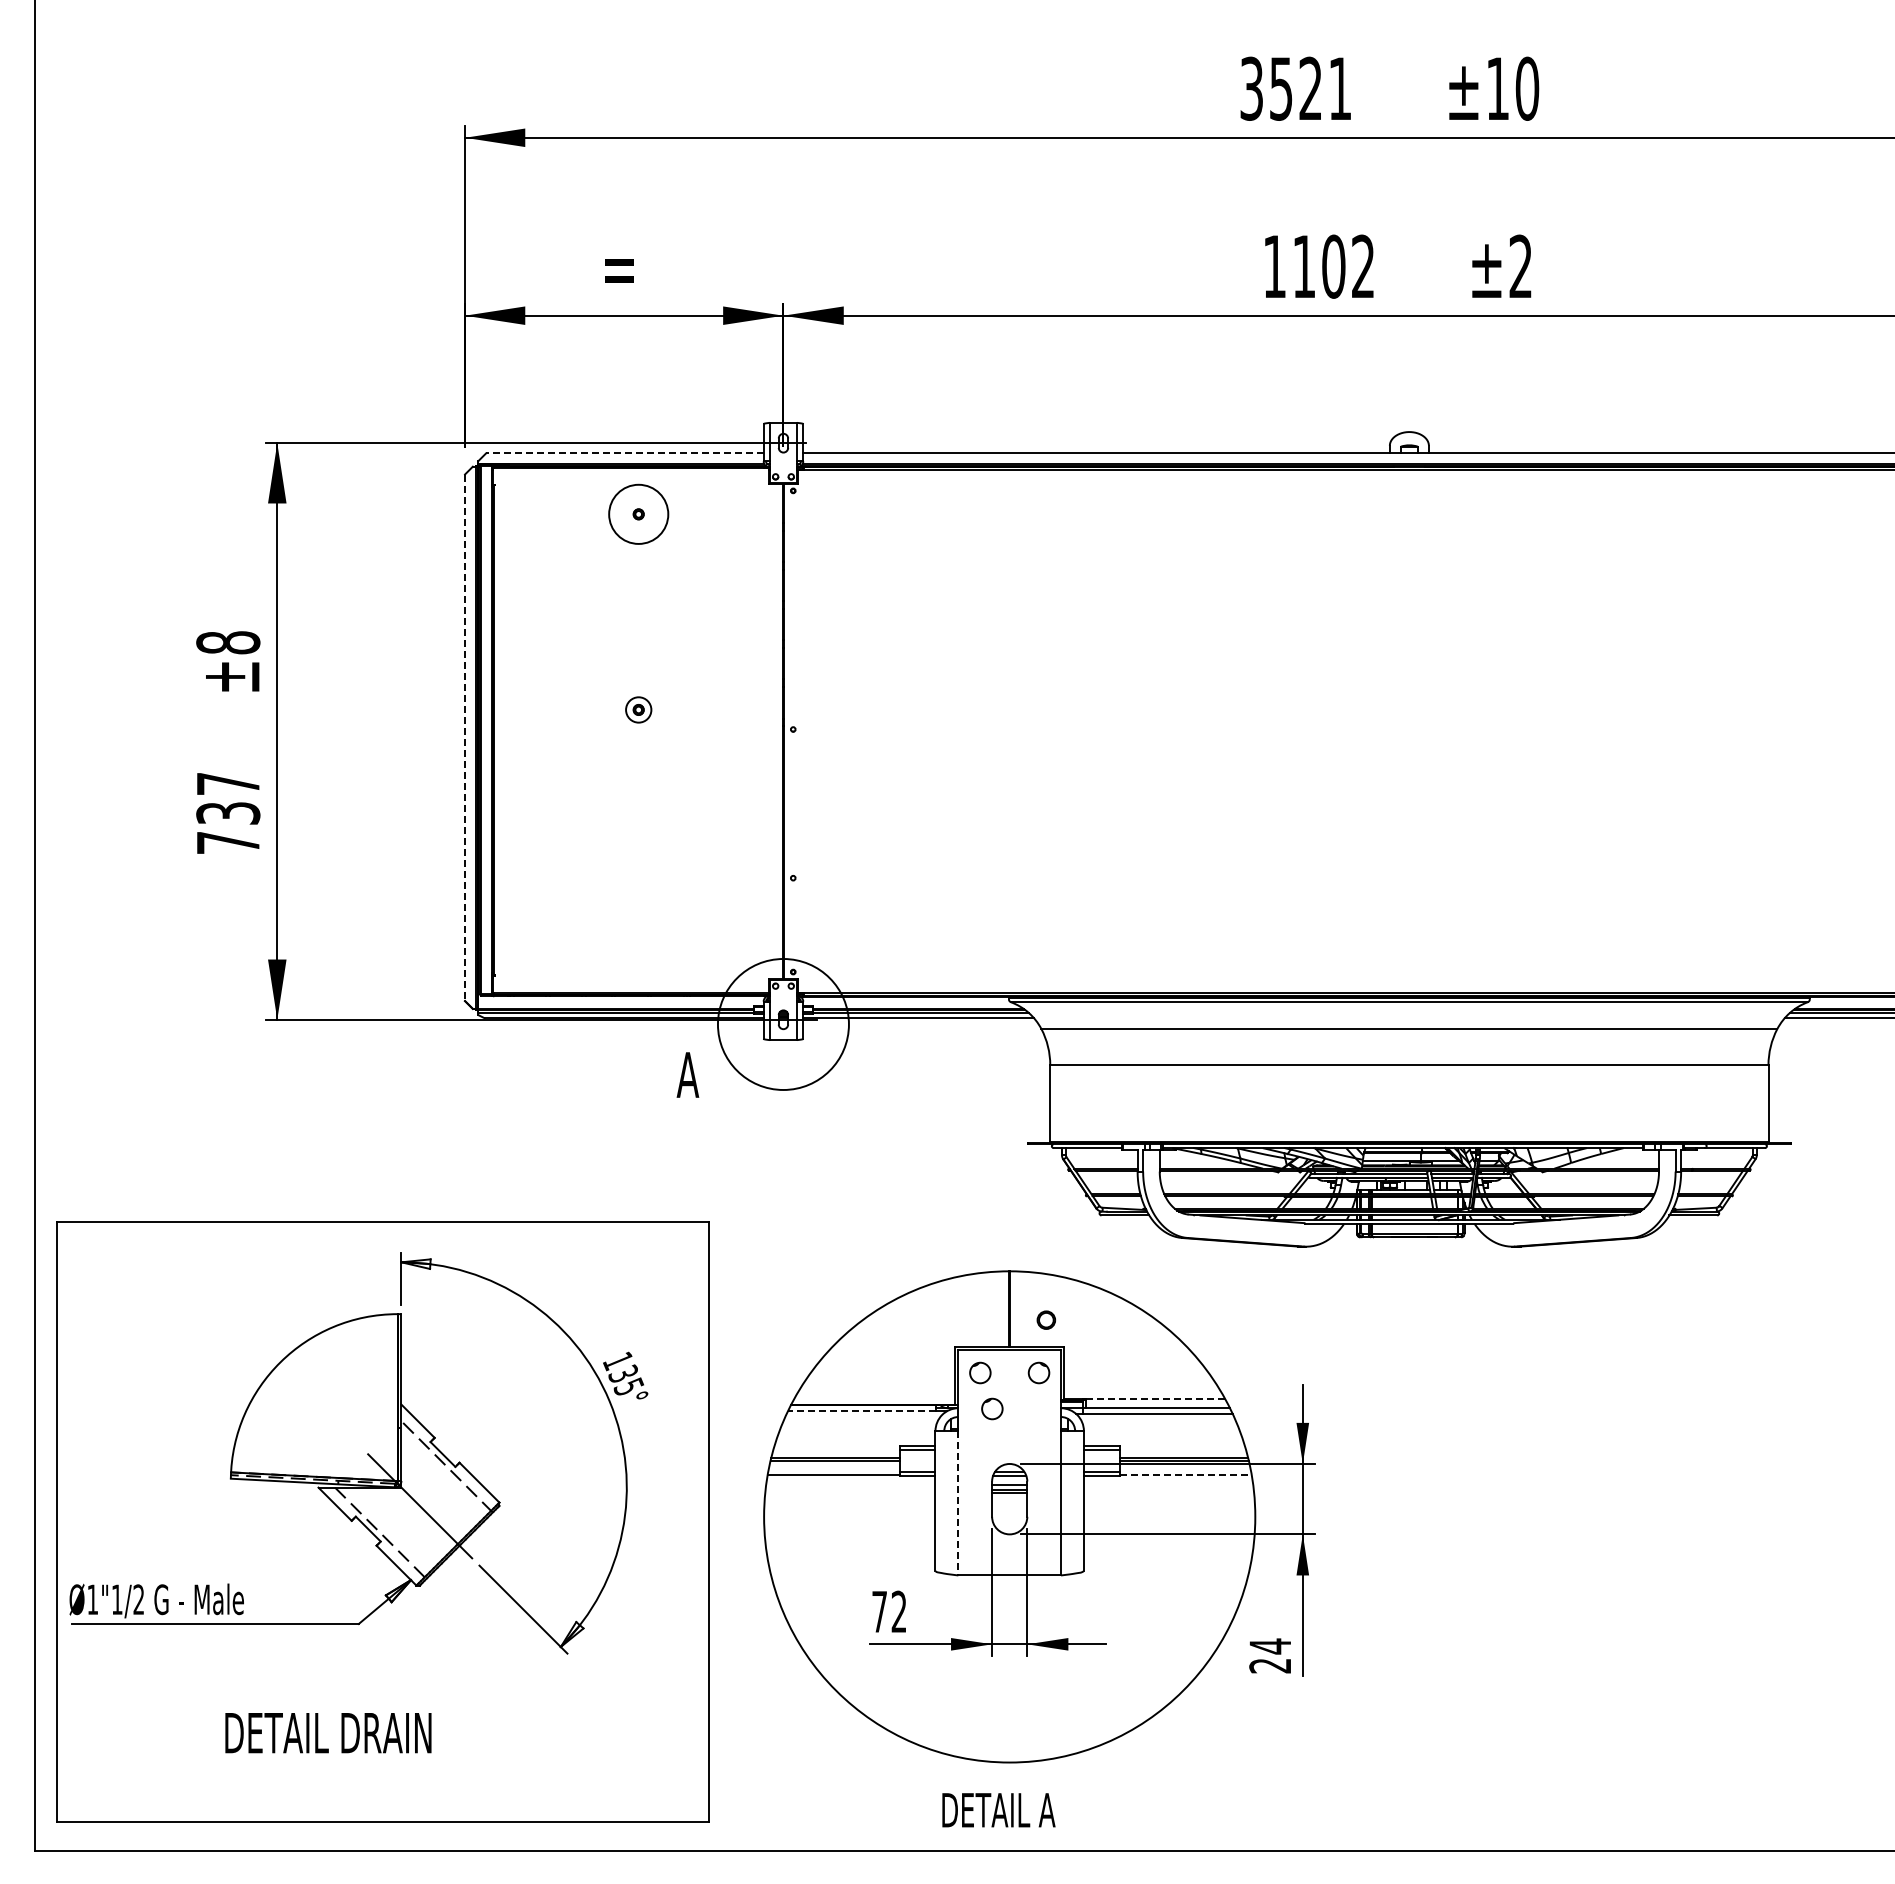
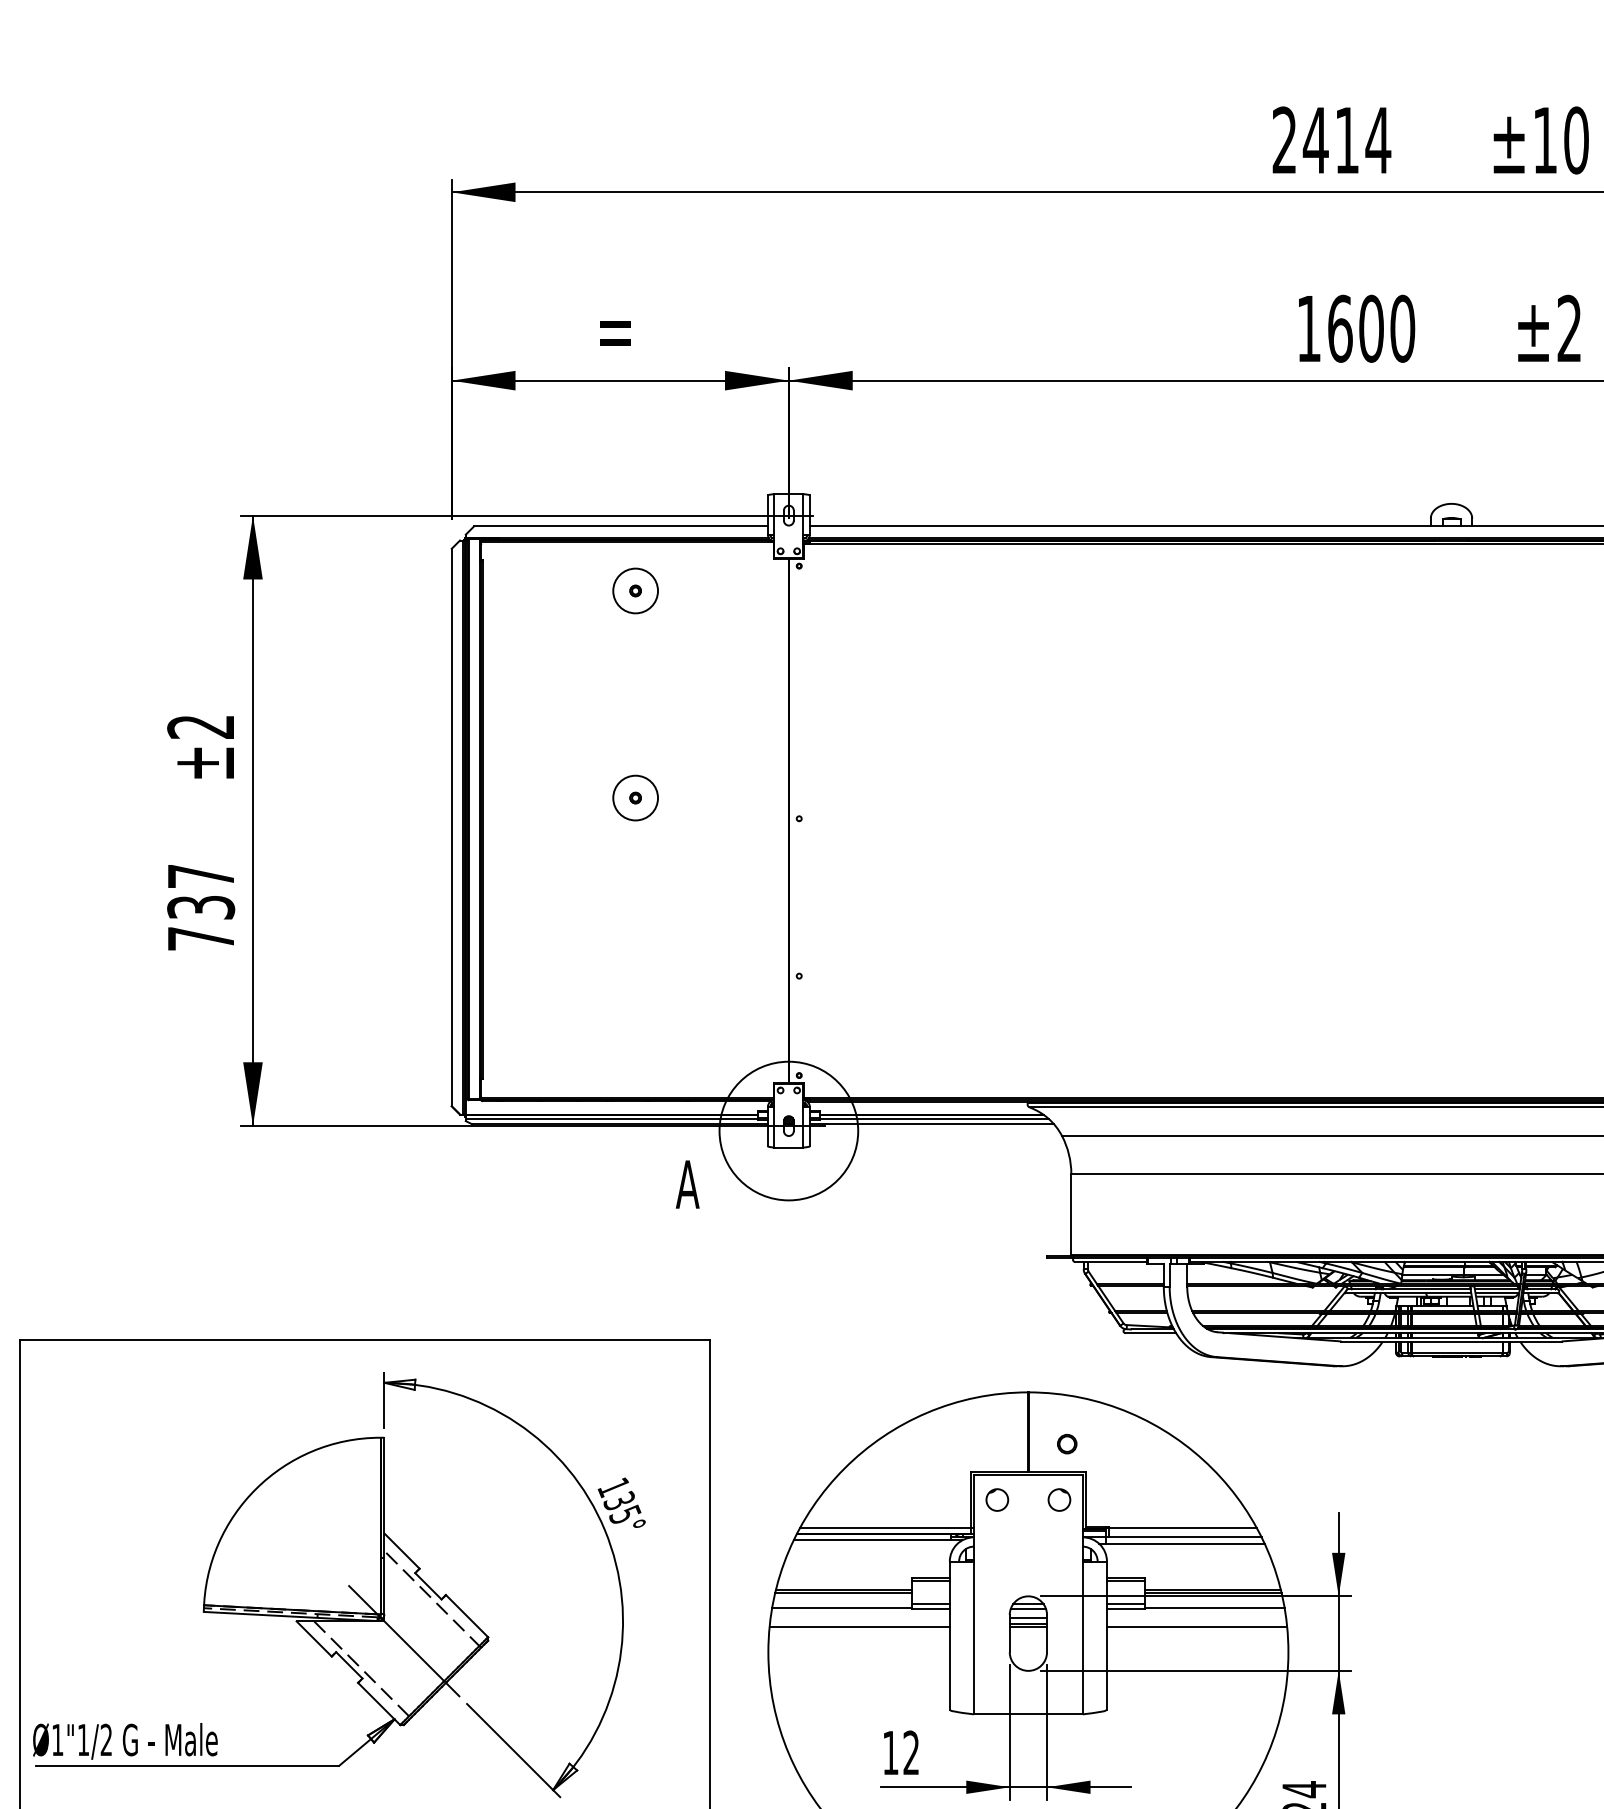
text: (1296, 88) -> (1332, 140), 3521 -> 2414
text: (1333, 266) -> (1371, 328), 1102 -> 1600
line: (624, 453) -> (620, 526), dashed -> solid
circle: (638, 514) -> (635, 591), size x0.71
text: (228, 642) -> (201, 726), ±8 -> ±2
circle: (638, 709) -> (635, 797), size x1.67
line: (465, 738) -> (452, 828), dashed -> solid
line: (875, 1399) -> (886, 1528), added
line: (1155, 1399) -> (1182, 1528), dashed -> solid
part: (992, 1408) -> (1010, 1537), removed
line: (861, 1411) -> (871, 1540), dashed -> solid
line: (1185, 1474) -> (1214, 1607), dashed -> solid
line: (850, 1493) -> (859, 1627), added
line: (1168, 1493) -> (1196, 1627), added
line: (958, 1503) -> (974, 1638), dashed -> solid
text: (879, 1611) -> (890, 1752), 72 -> 12

